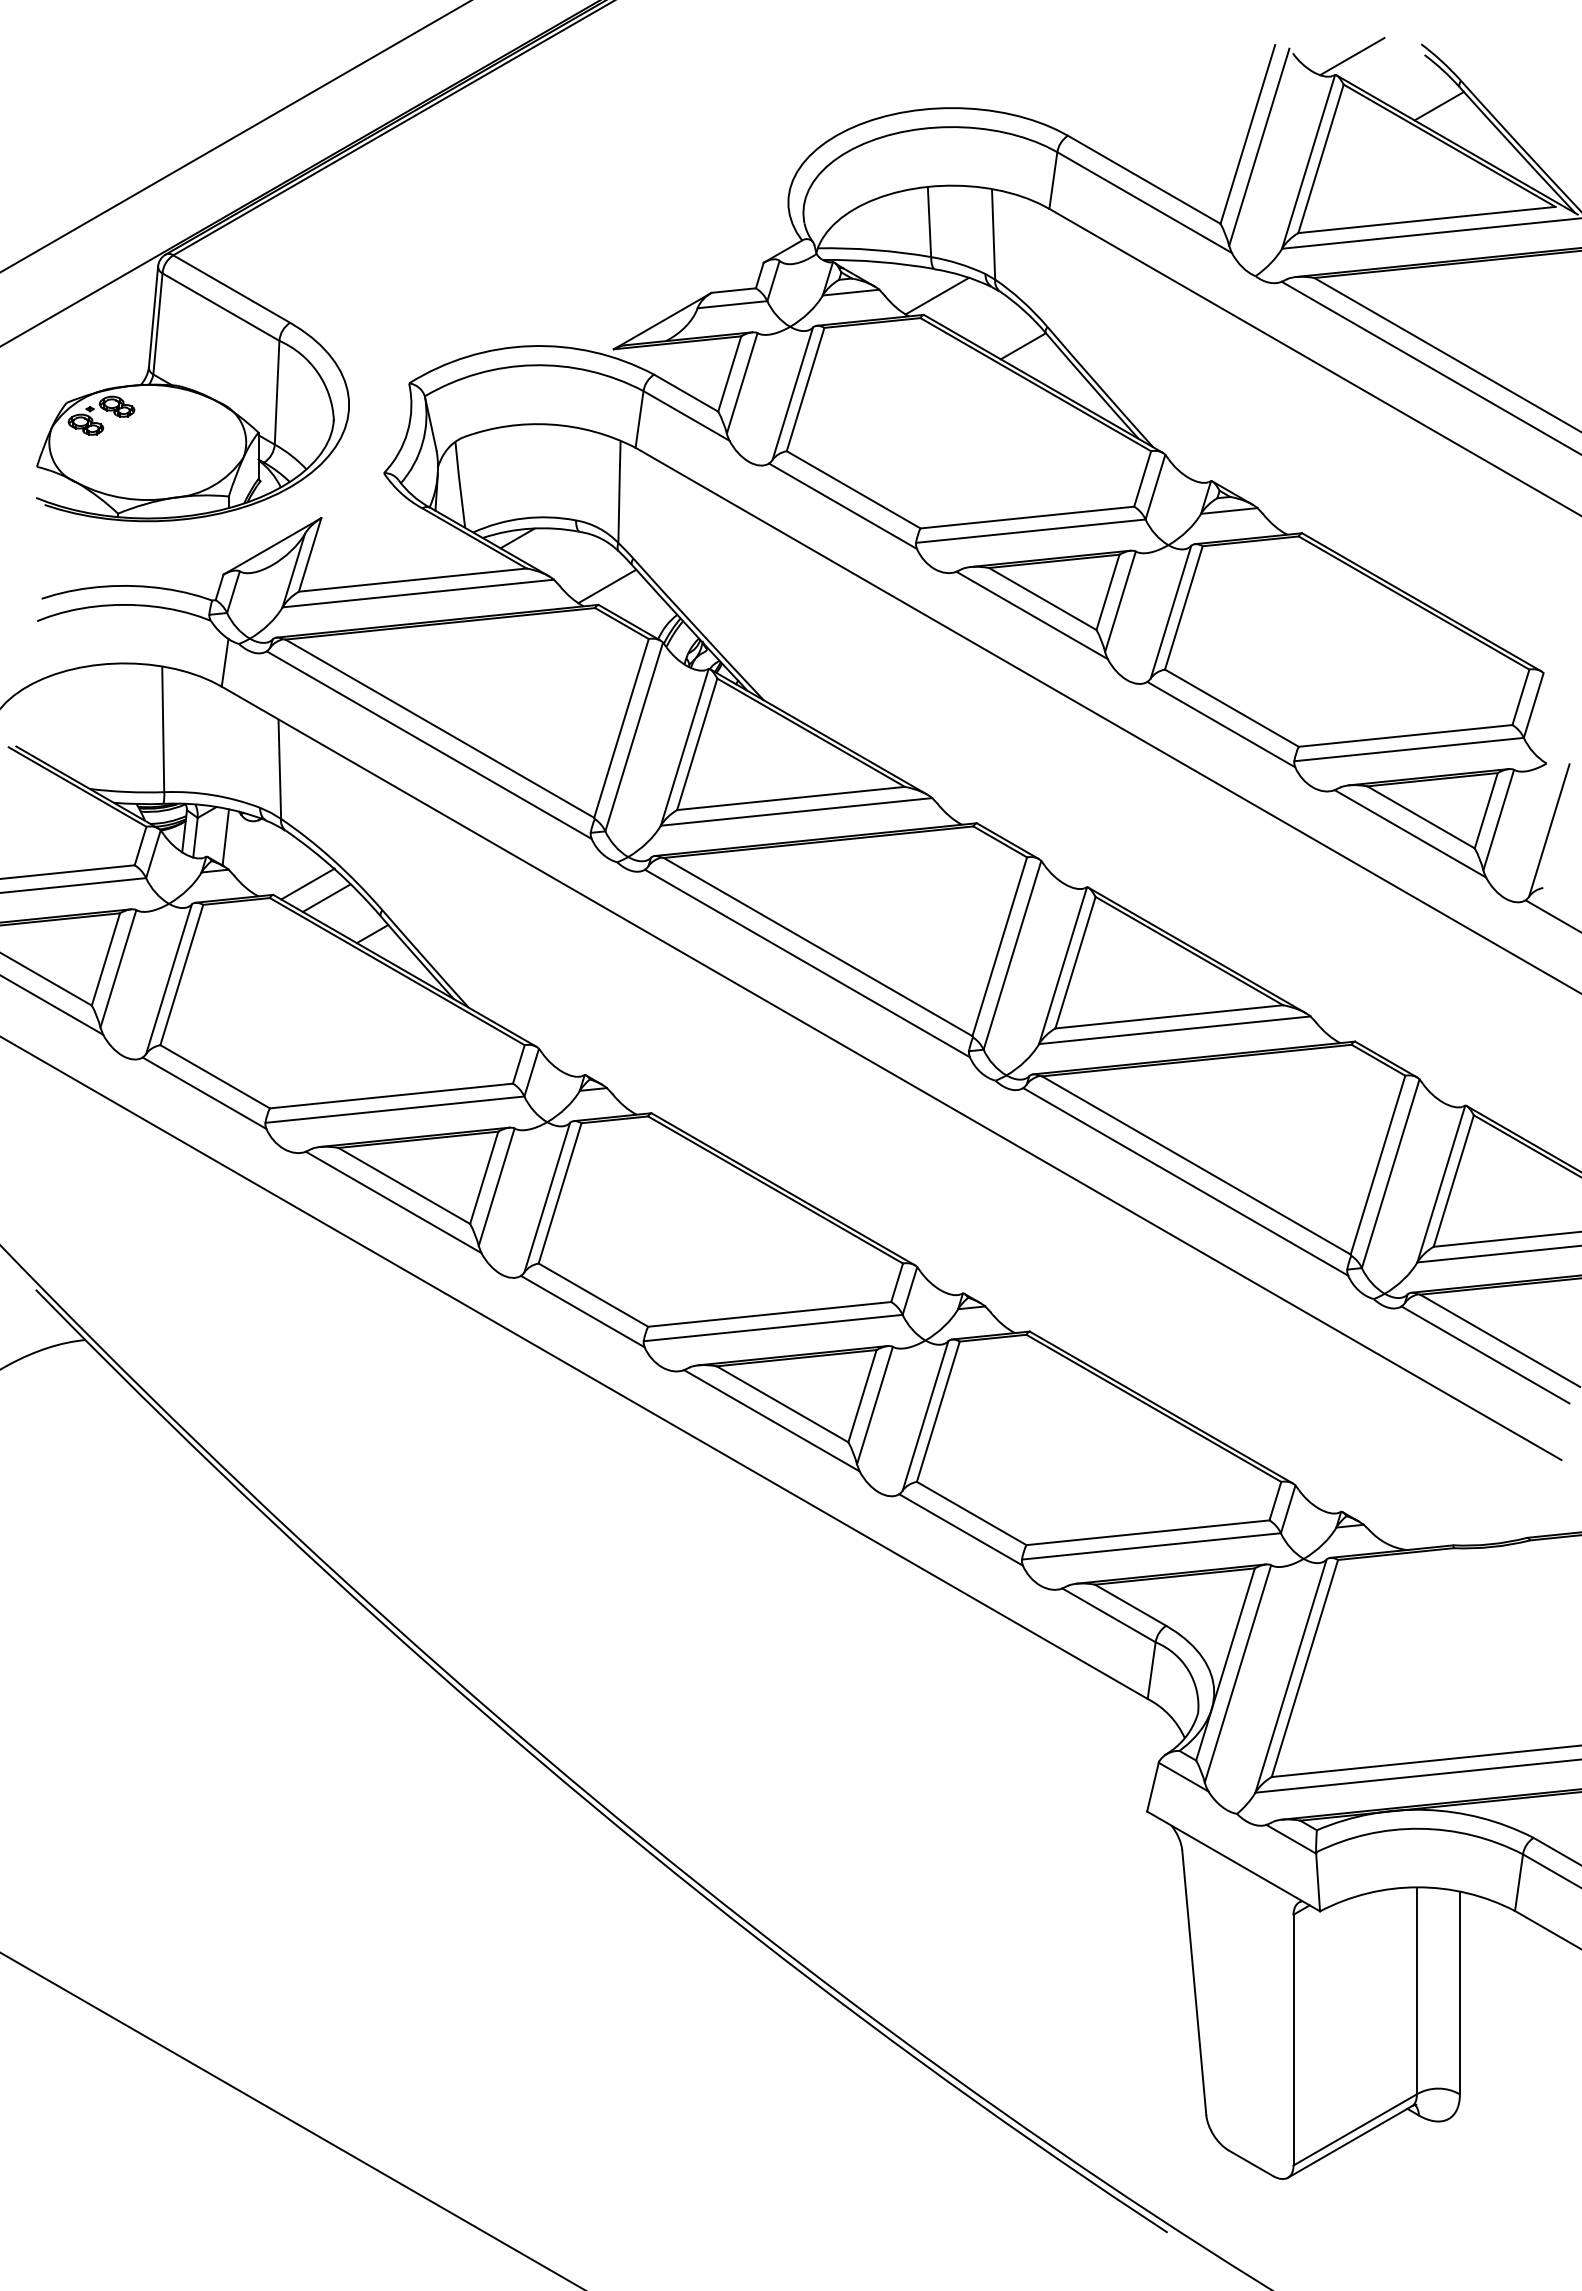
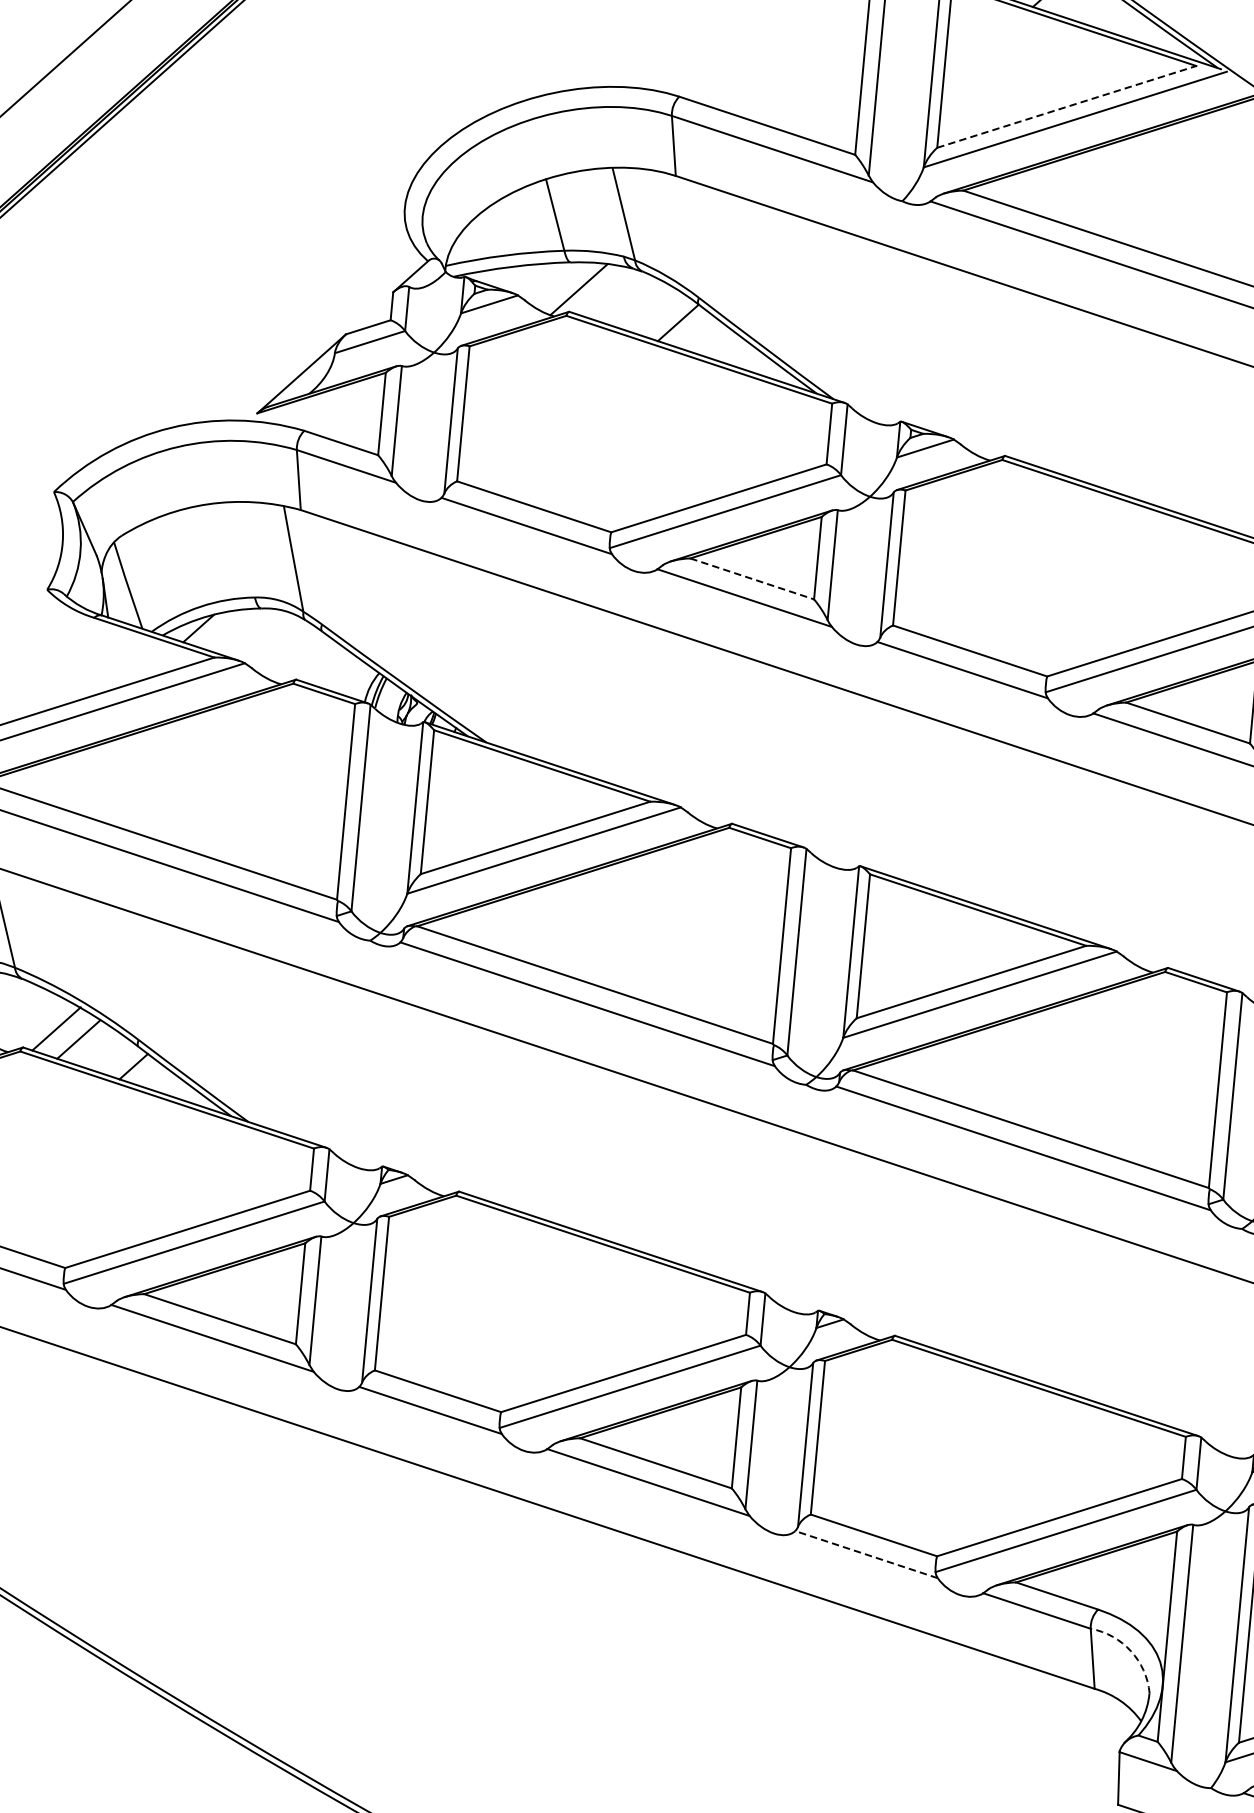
line: (1427, 219) -> (1067, 106), solid -> dashed
line: (607, 586) -> (301, 658), removed
line: (1043, 599) -> (753, 579), solid -> dashed
line: (960, 1529) -> (865, 1554), solid -> dashed
arc: (1188, 1671) -> (1130, 1651), solid -> dashed

